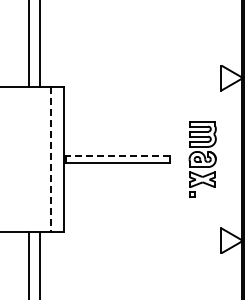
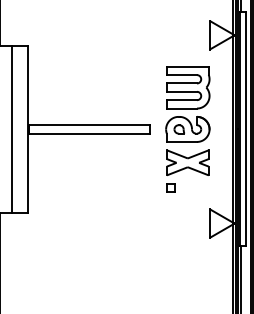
line: (117, 155) -> (89, 124), dashed -> solid
line: (50, 159) -> (11, 129), dashed -> solid
part: (202, 159) -> (187, 129), size x1.43

